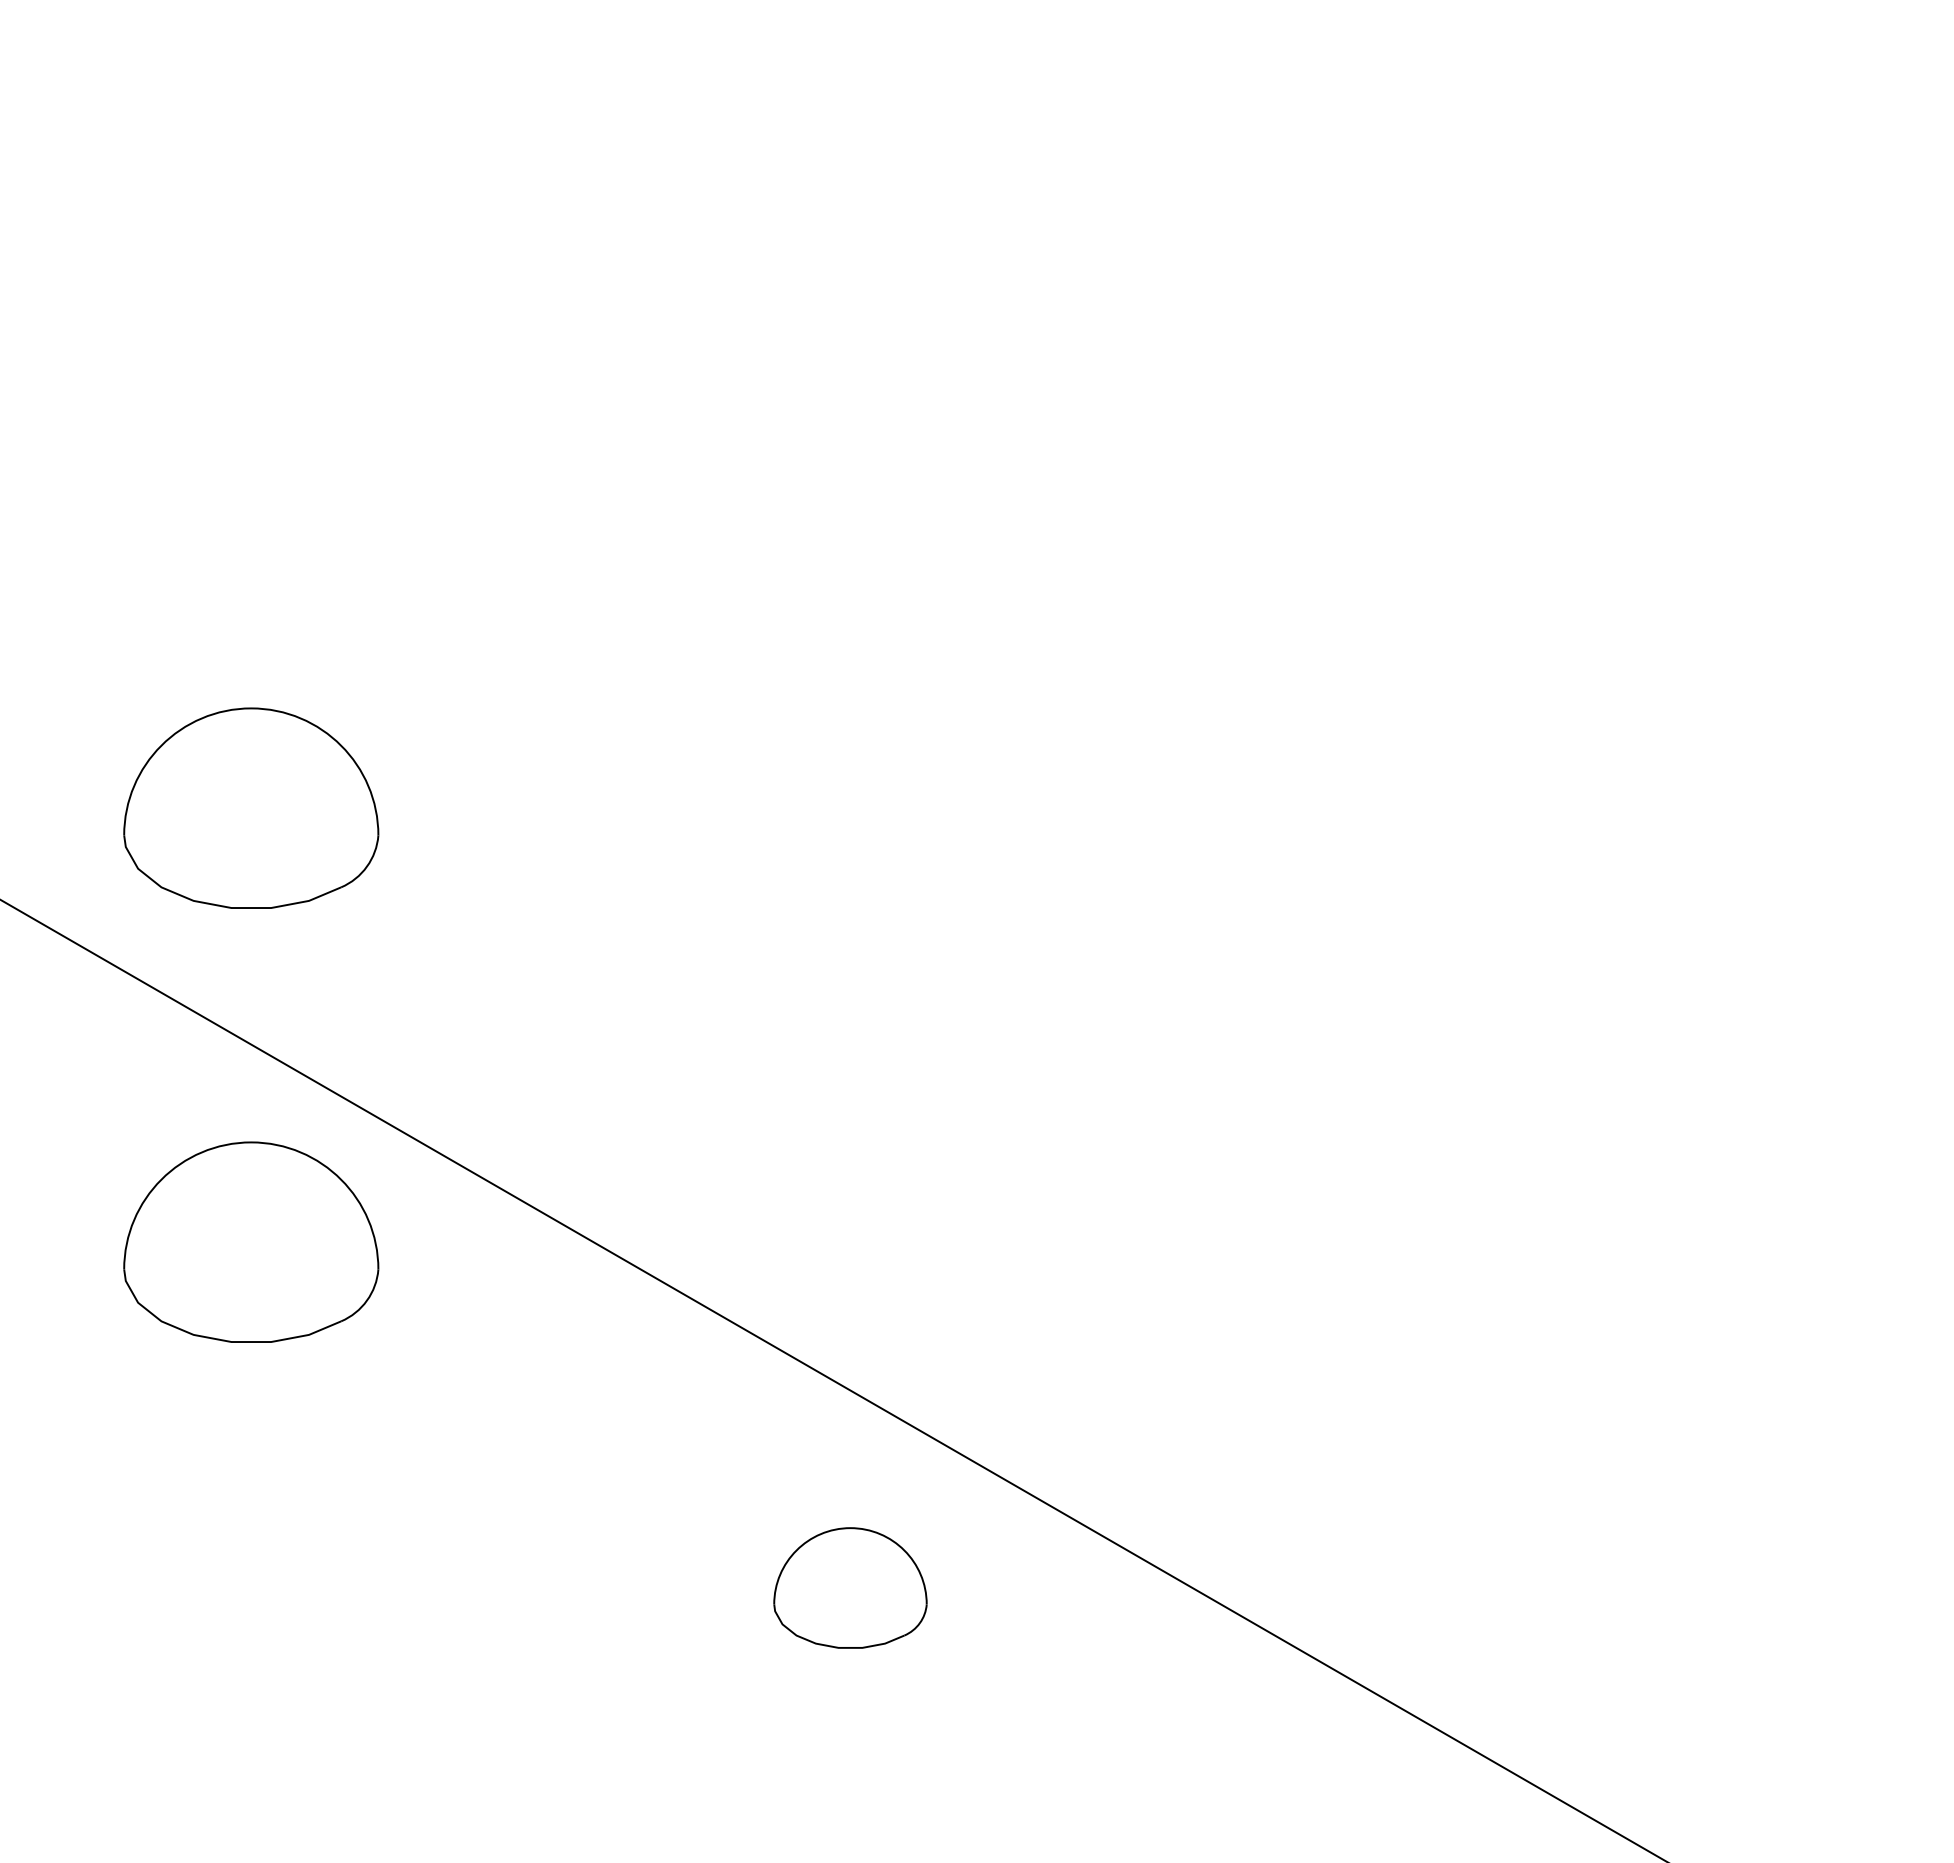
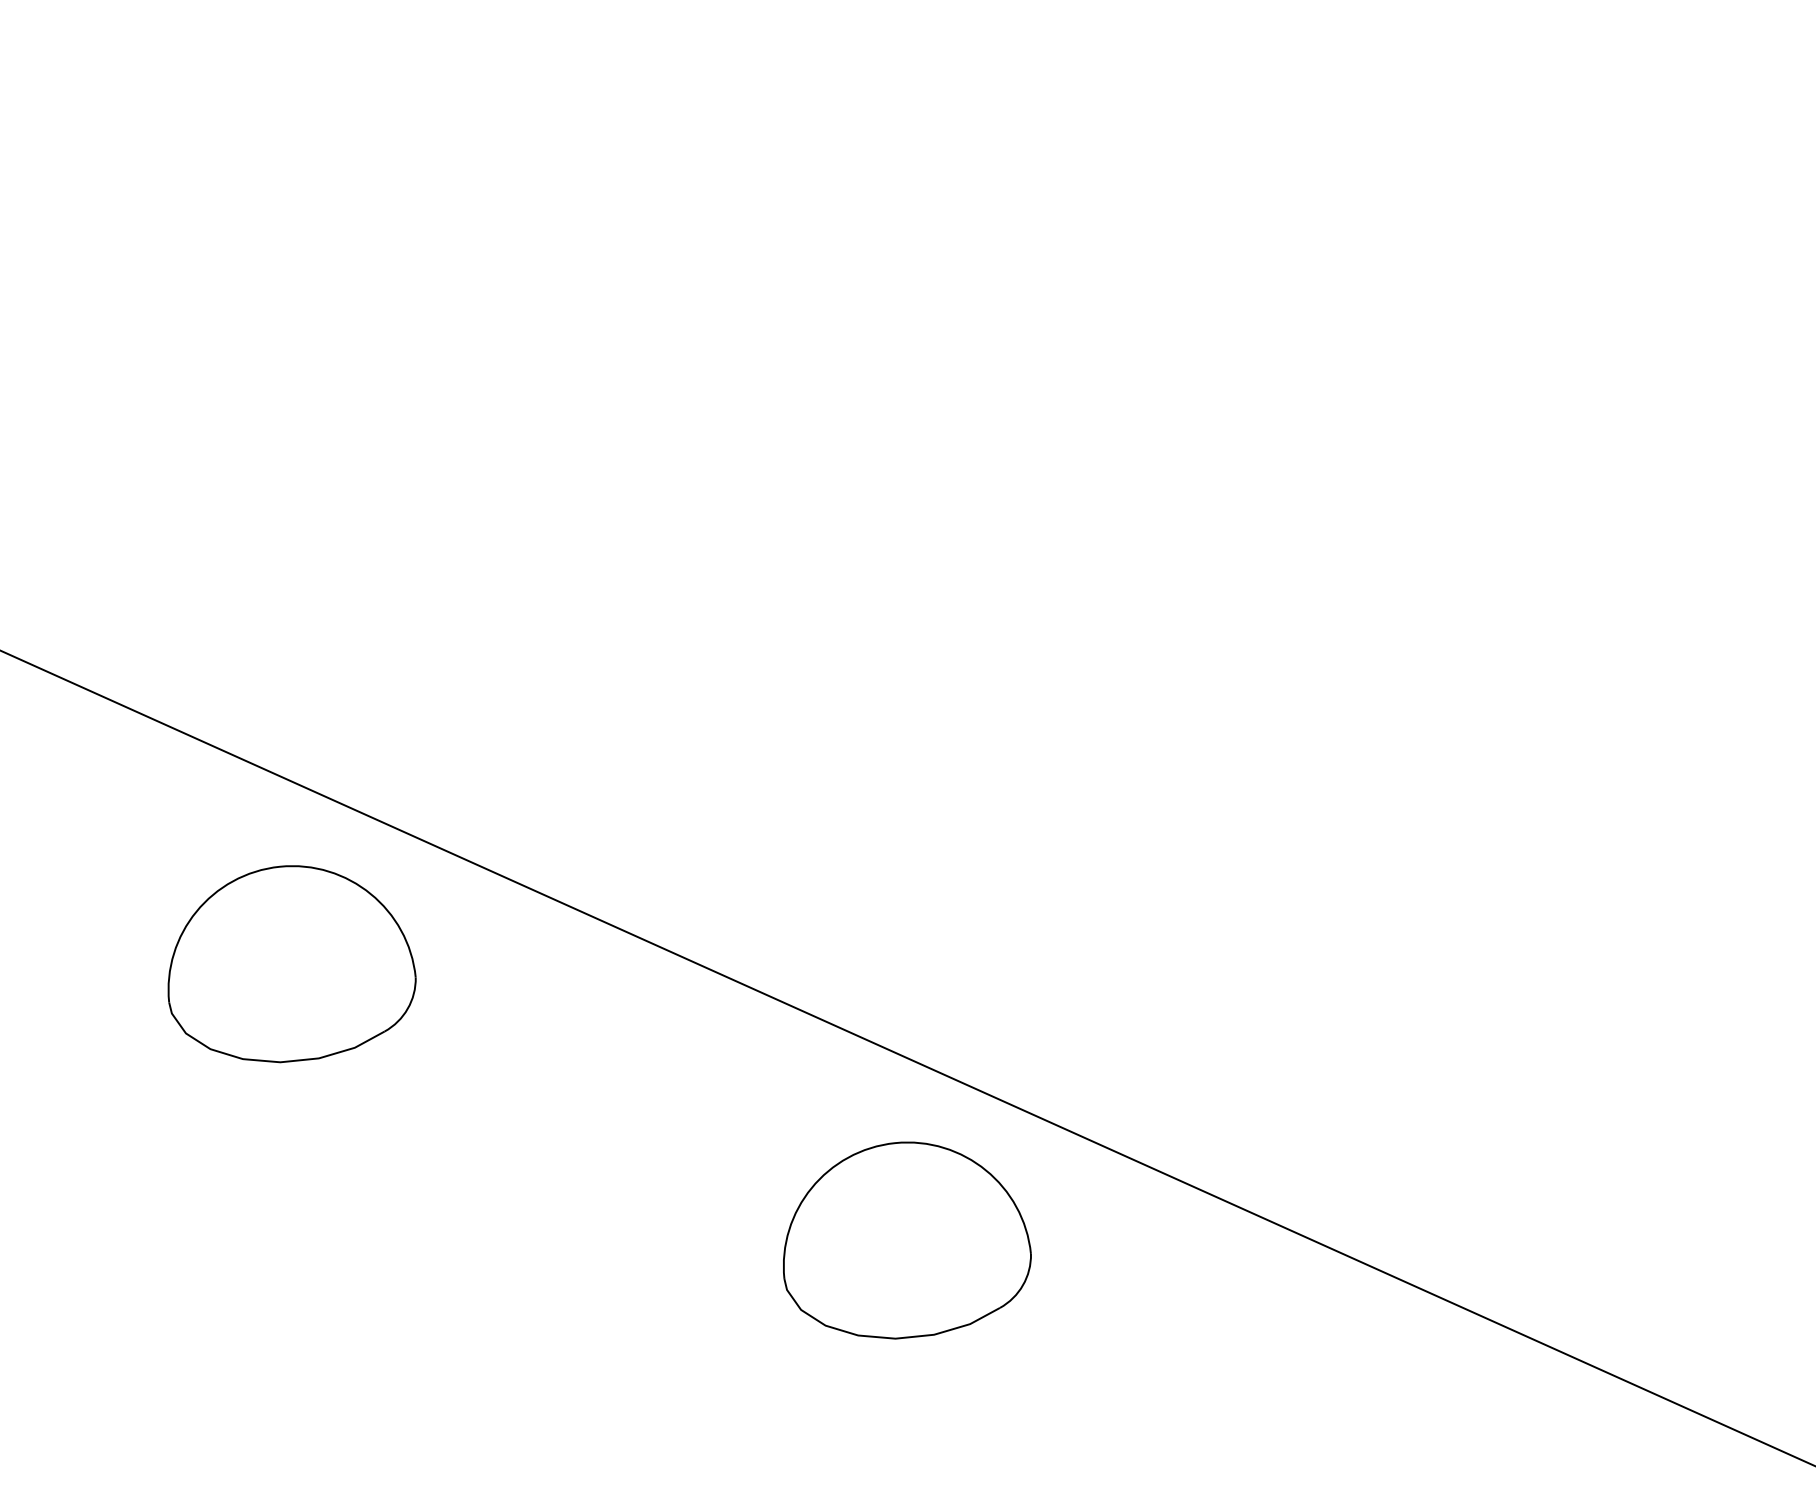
part: (251, 807) -> (247, 541), removed
part: (850, 1587) -> (904, 1239), size x1.67

